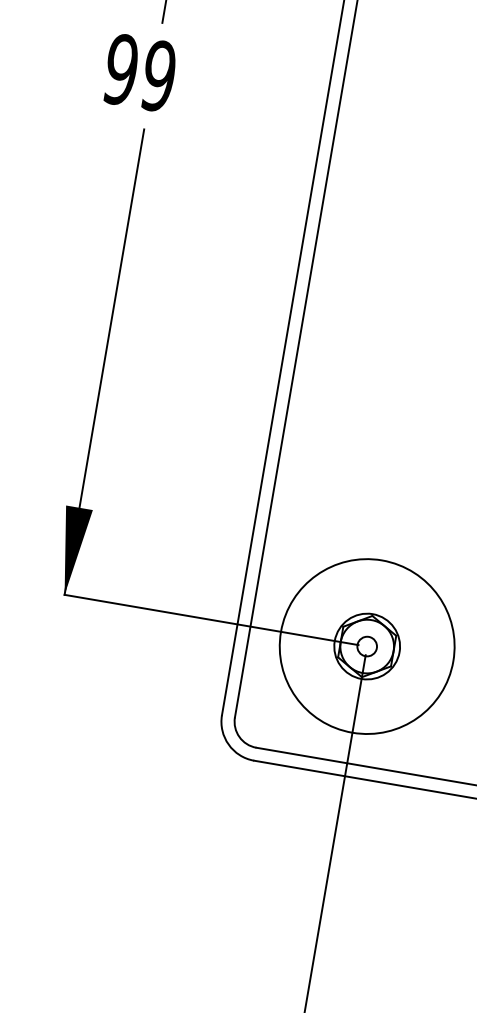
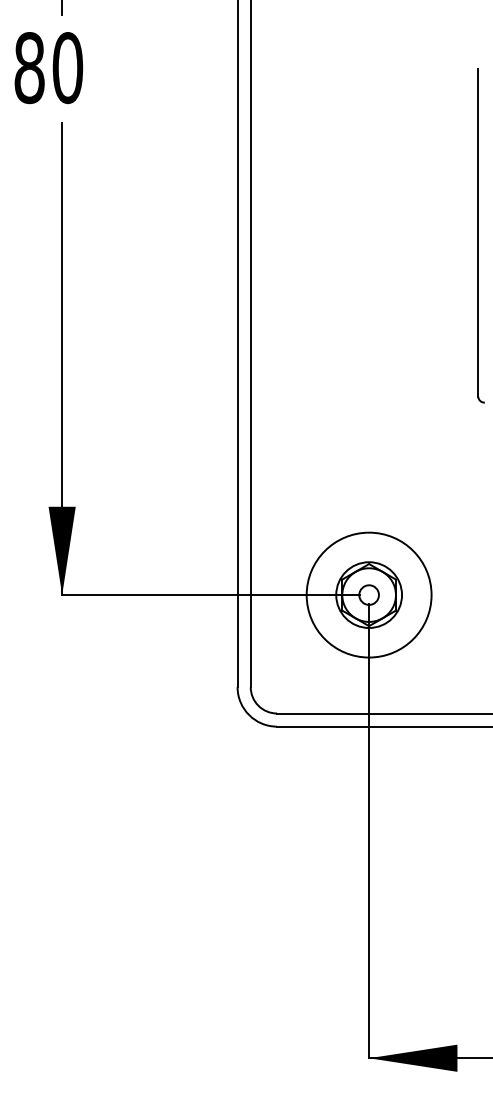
text: (139, 73) -> (48, 68), 99 -> 80
circle: (366, 645) -> (368, 594), size x0.71

